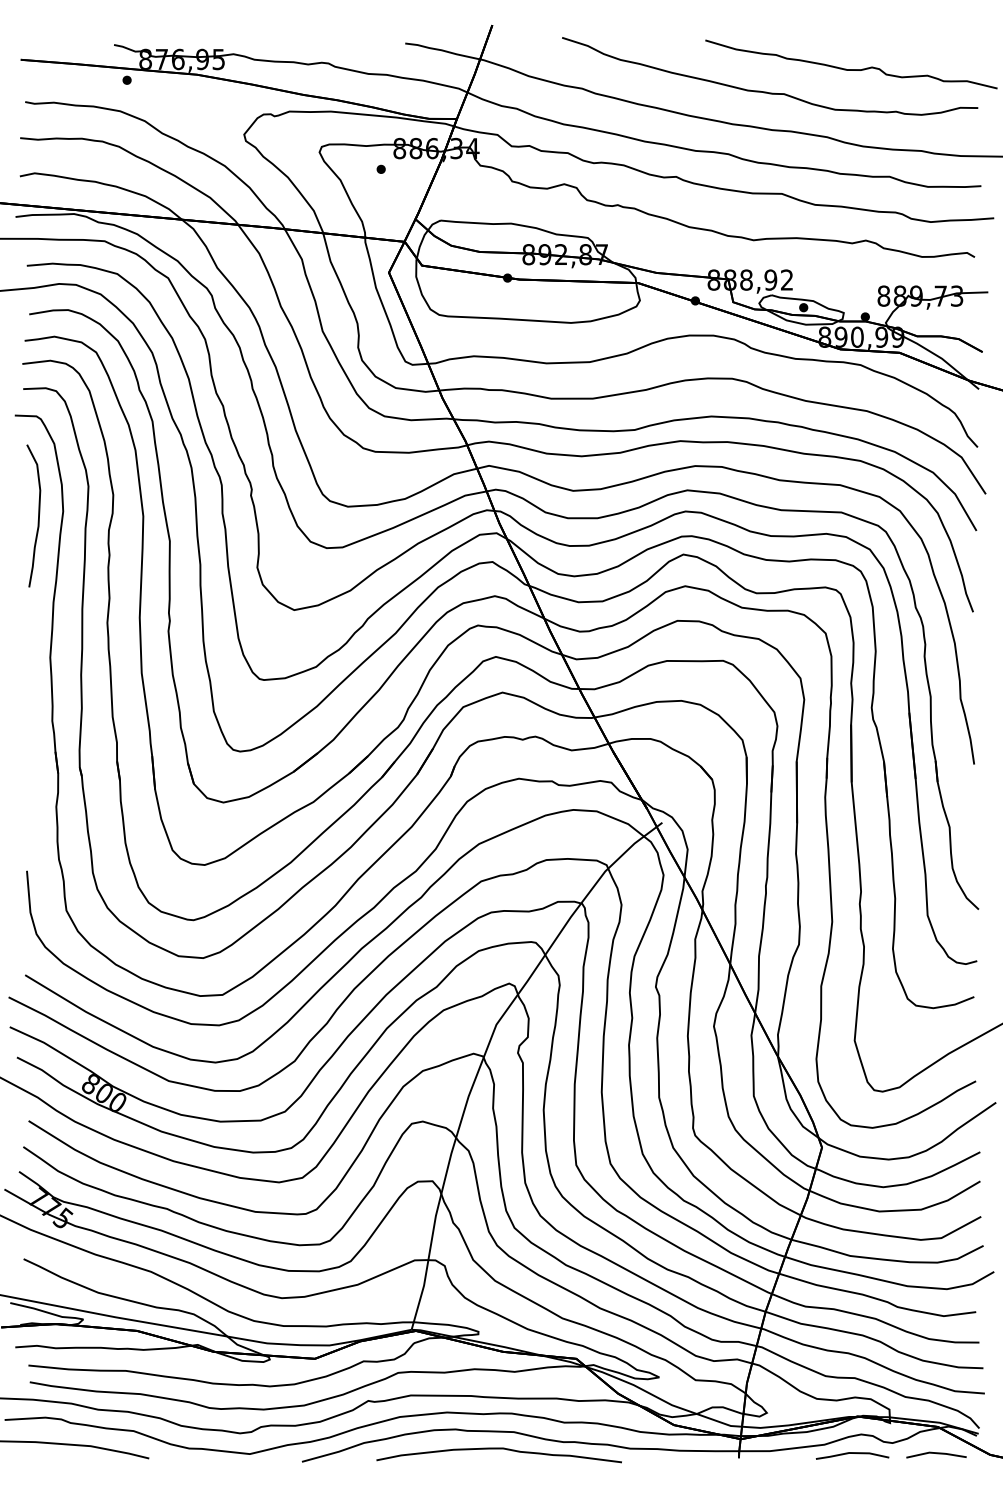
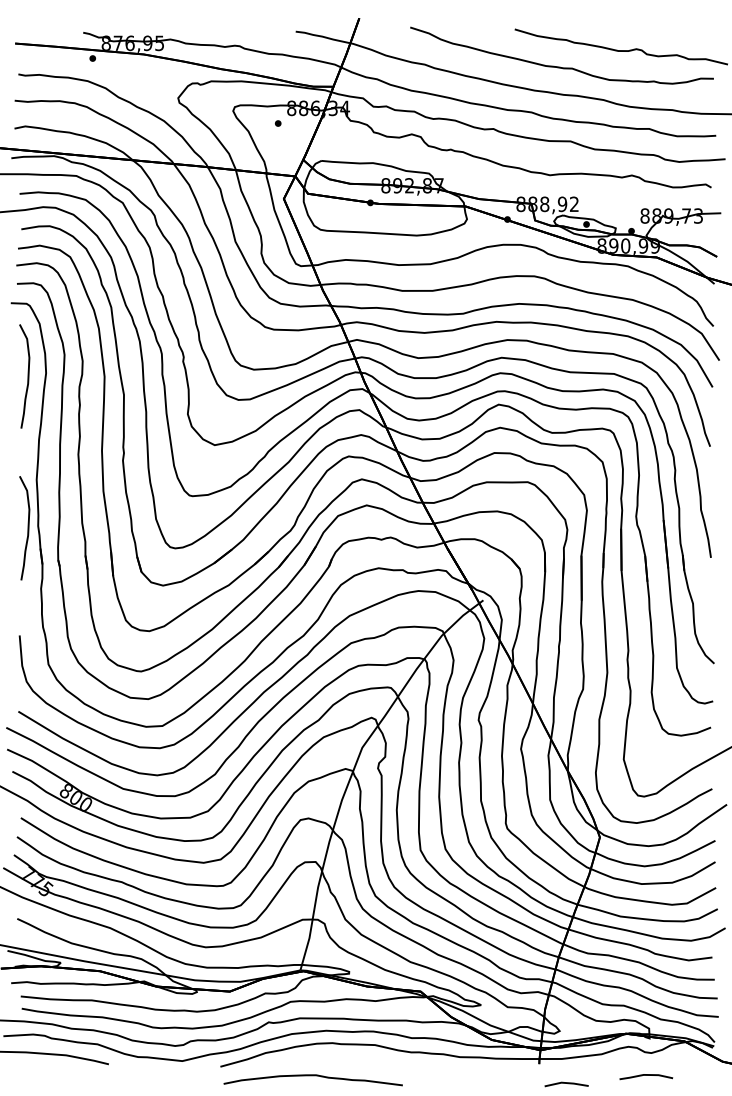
curve: (38, 723) -> (28, 527), added
curve: (498, 1449) -> (312, 1076), moved
line: (852, 1453) -> (646, 1075), moved
line: (936, 1454) -> (566, 1084), moved

